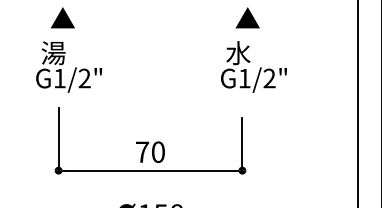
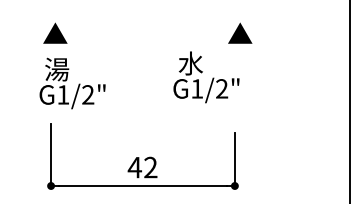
text: (69, 66) -> (72, 82), moved
text: (253, 66) -> (205, 76), moved
text: (149, 152) -> (141, 167), 70 -> 42

